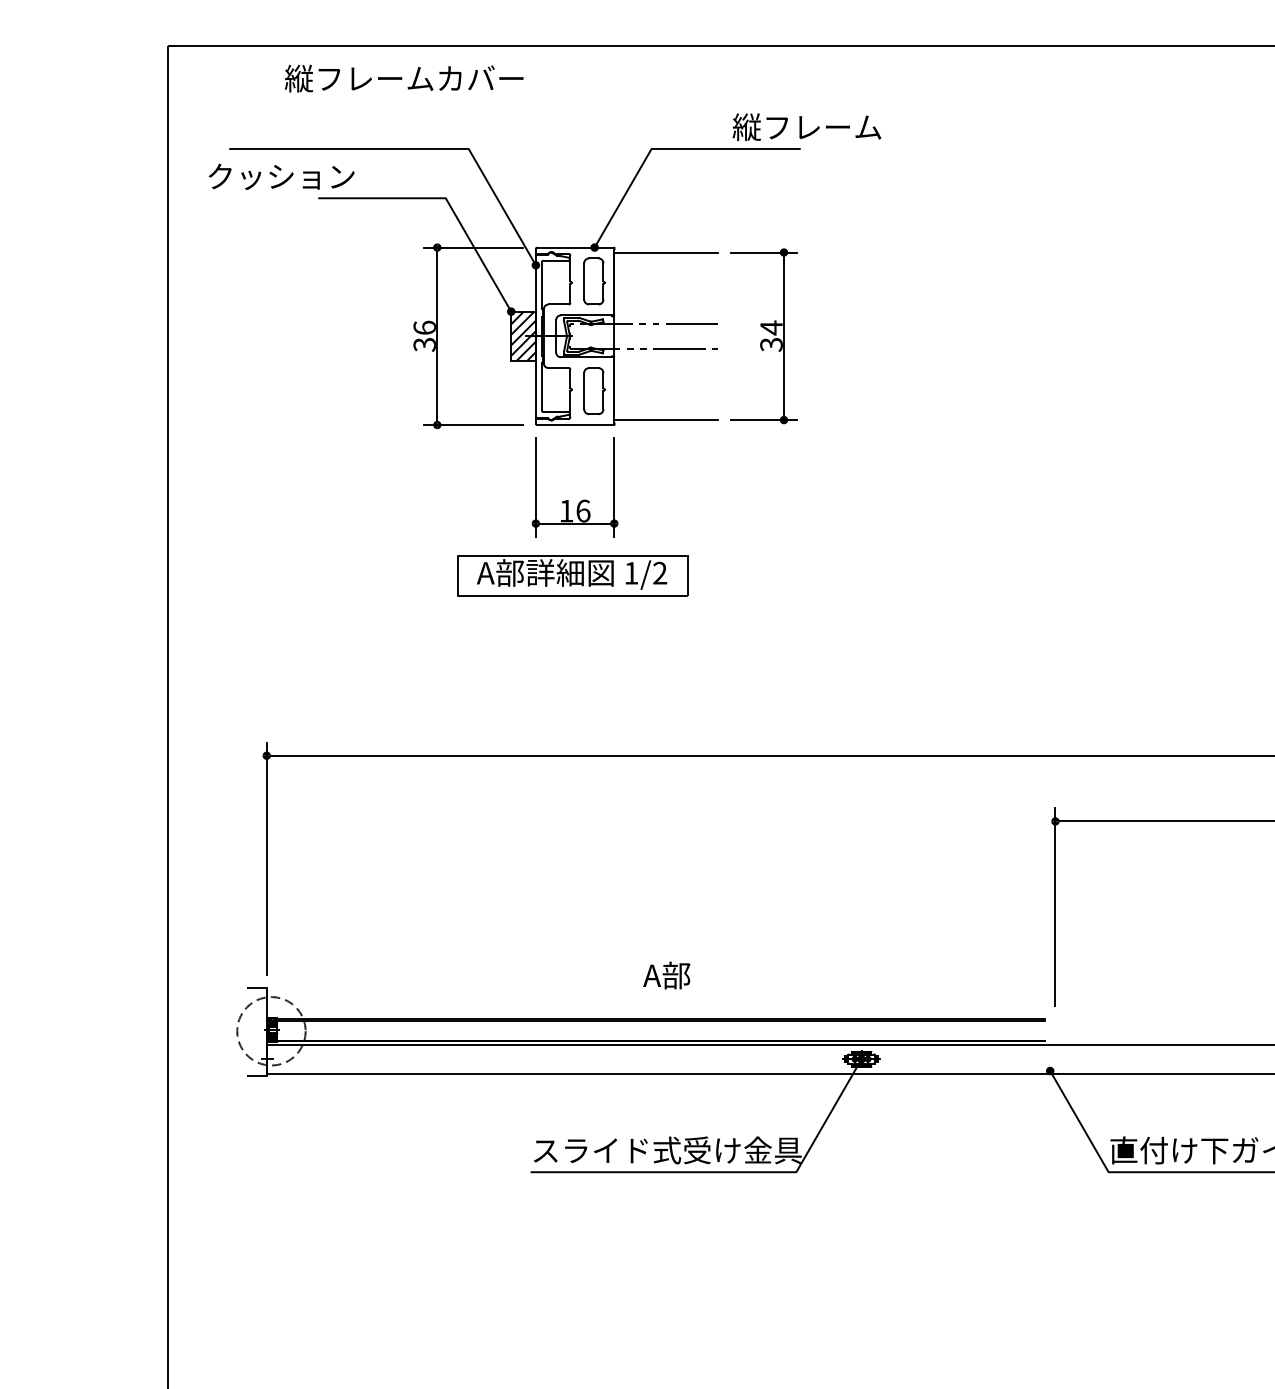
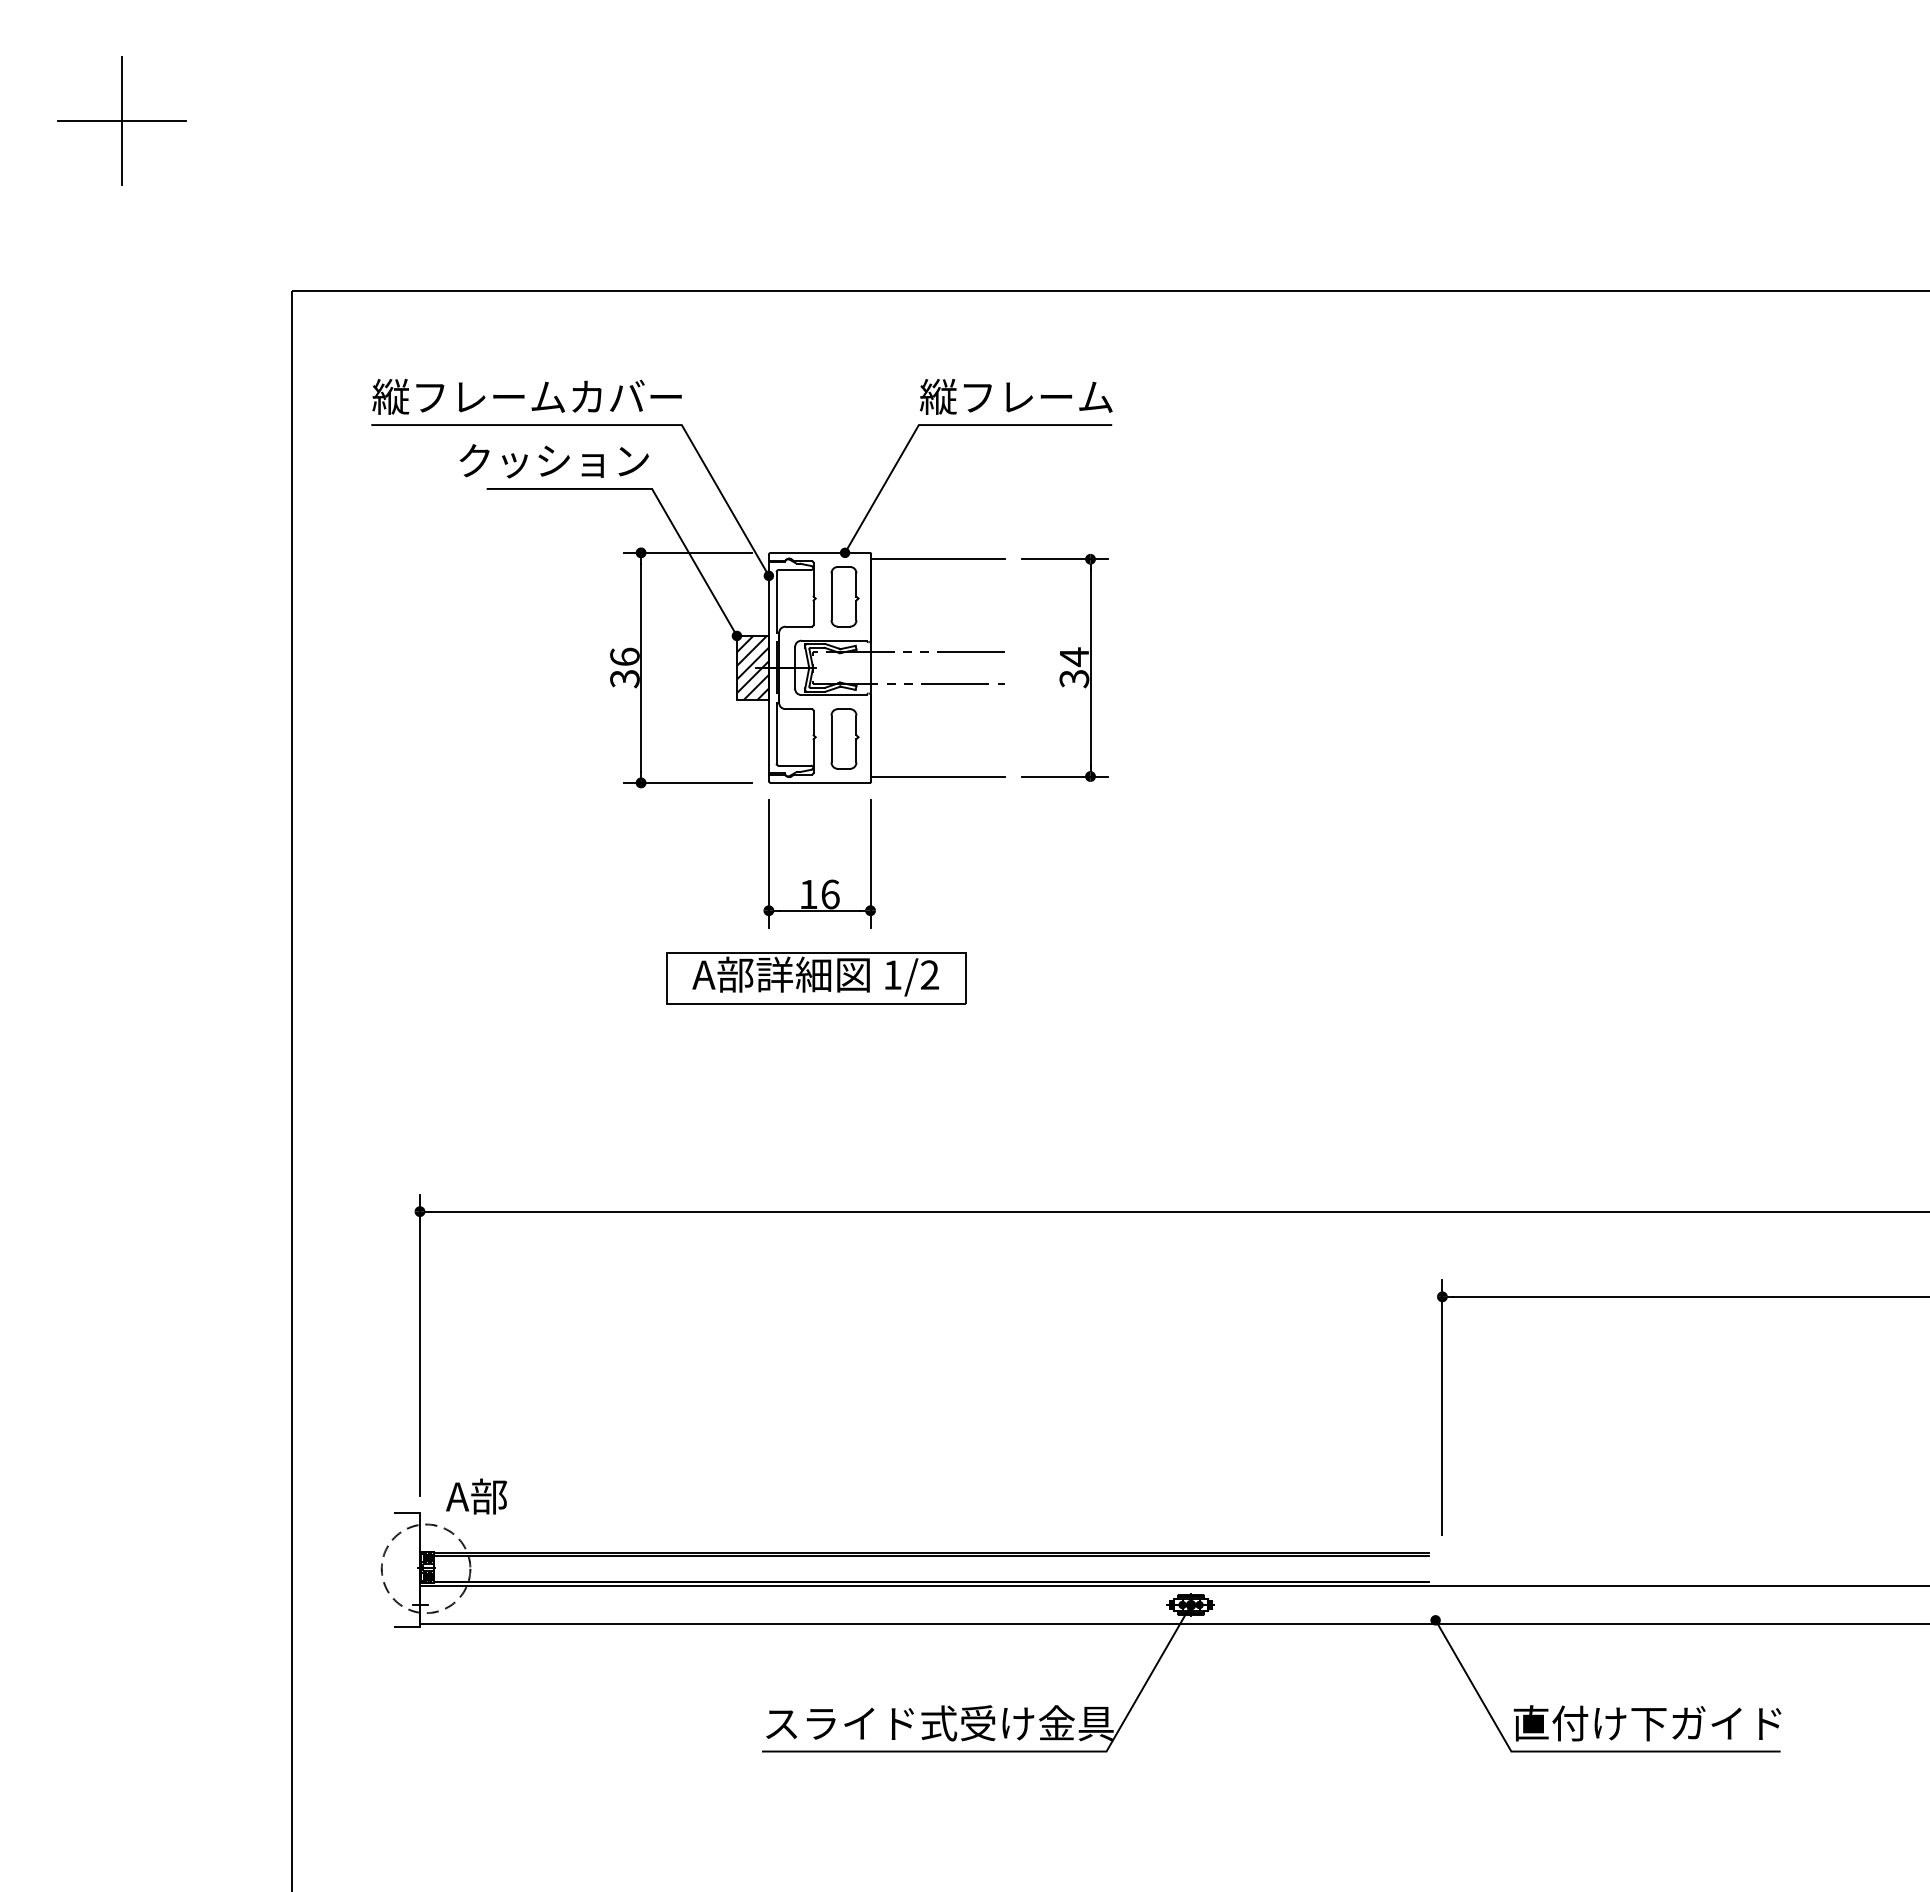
text: (403, 78) -> (526, 396), moved
text: (807, 126) -> (1016, 396), moved
text: (281, 177) -> (553, 461), moved
text: (666, 975) -> (476, 1496), moved

